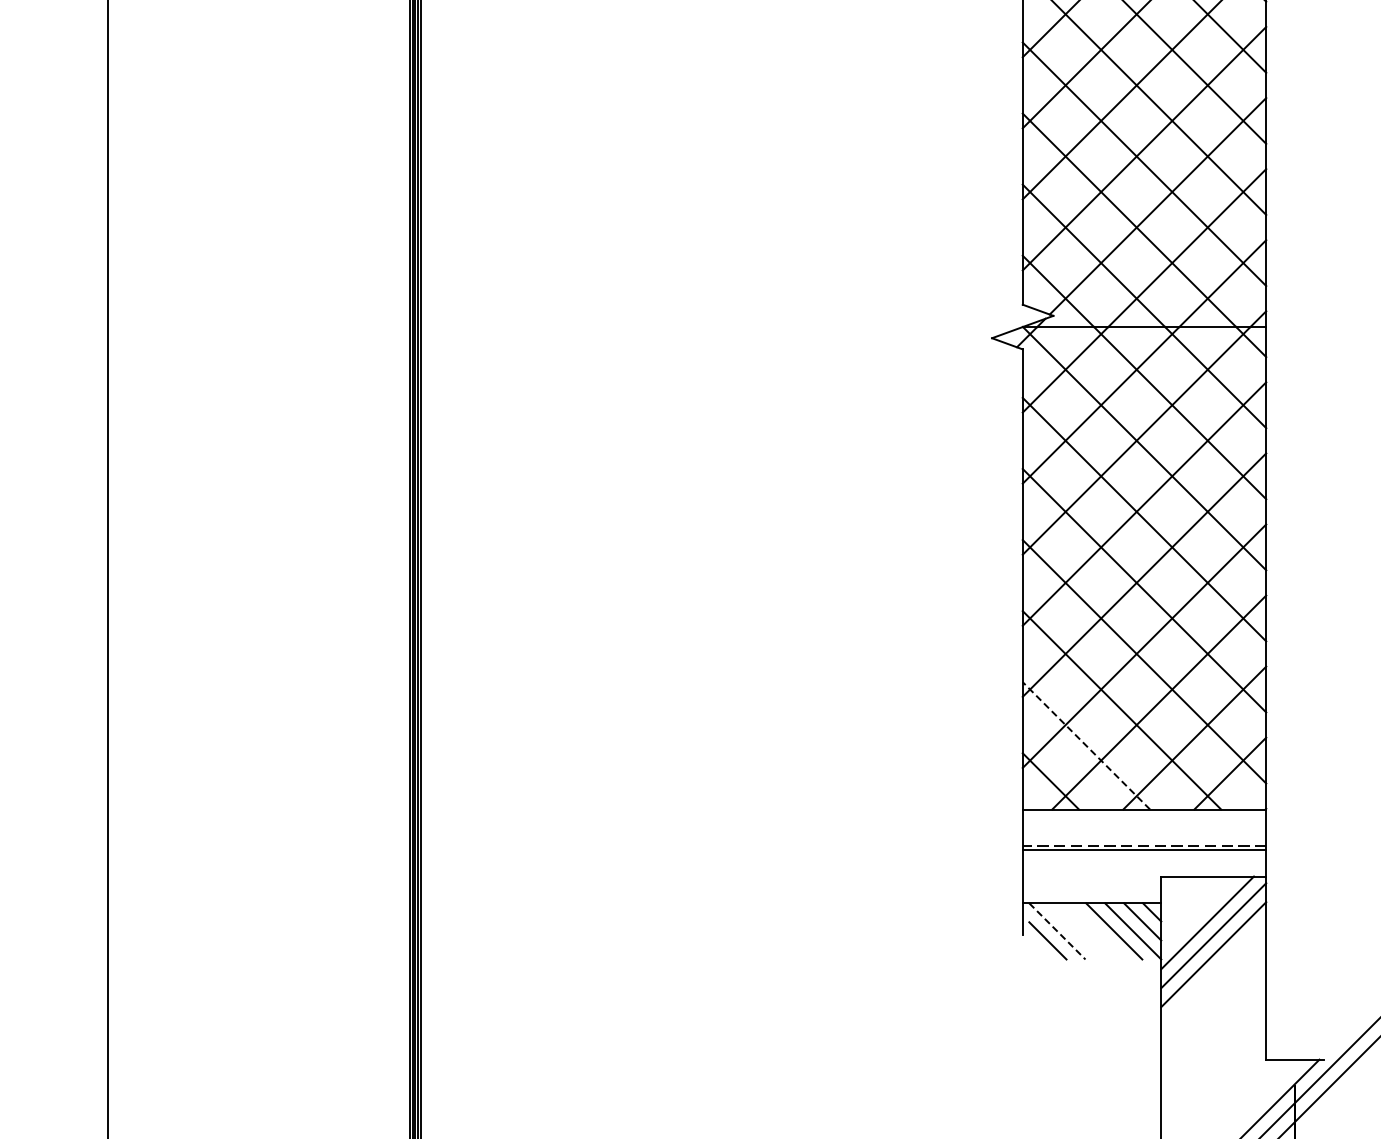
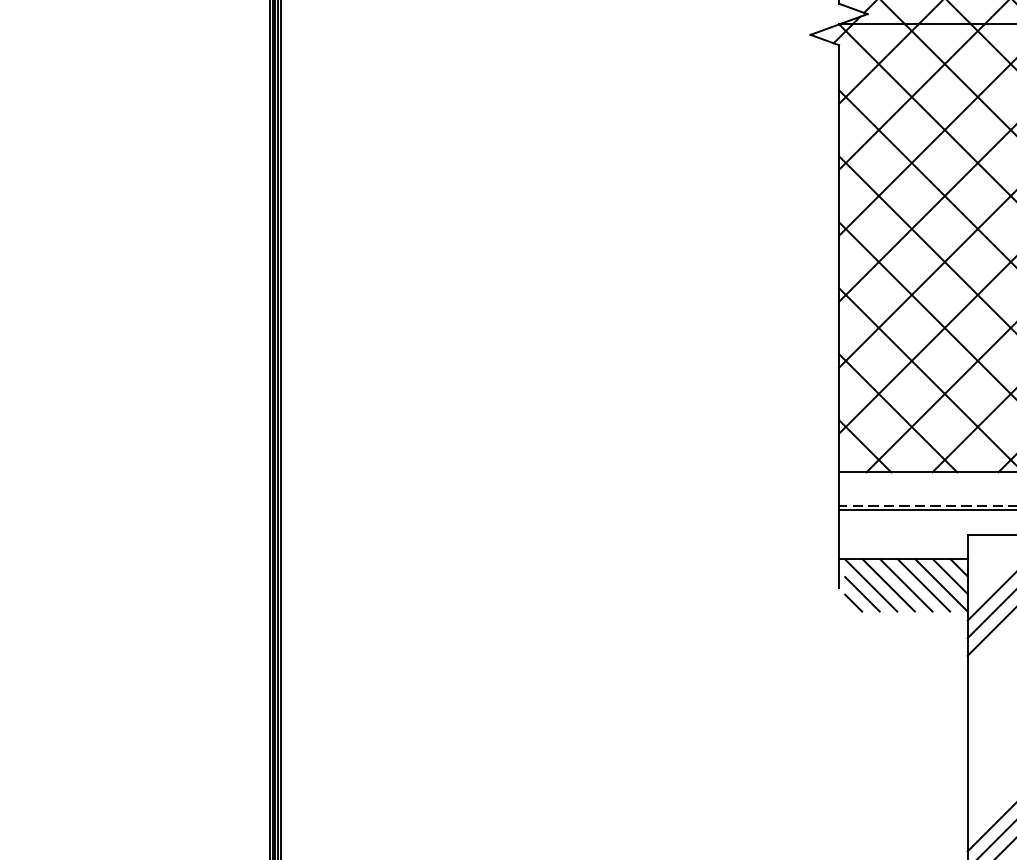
line: (1086, 745) -> (898, 412), dashed -> solid
line: (1057, 931) -> (871, 585), dashed -> solid
line: (1076, 931) -> (888, 585), added
line: (1095, 931) -> (906, 585), added
line: (1038, 950) -> (853, 603), added

